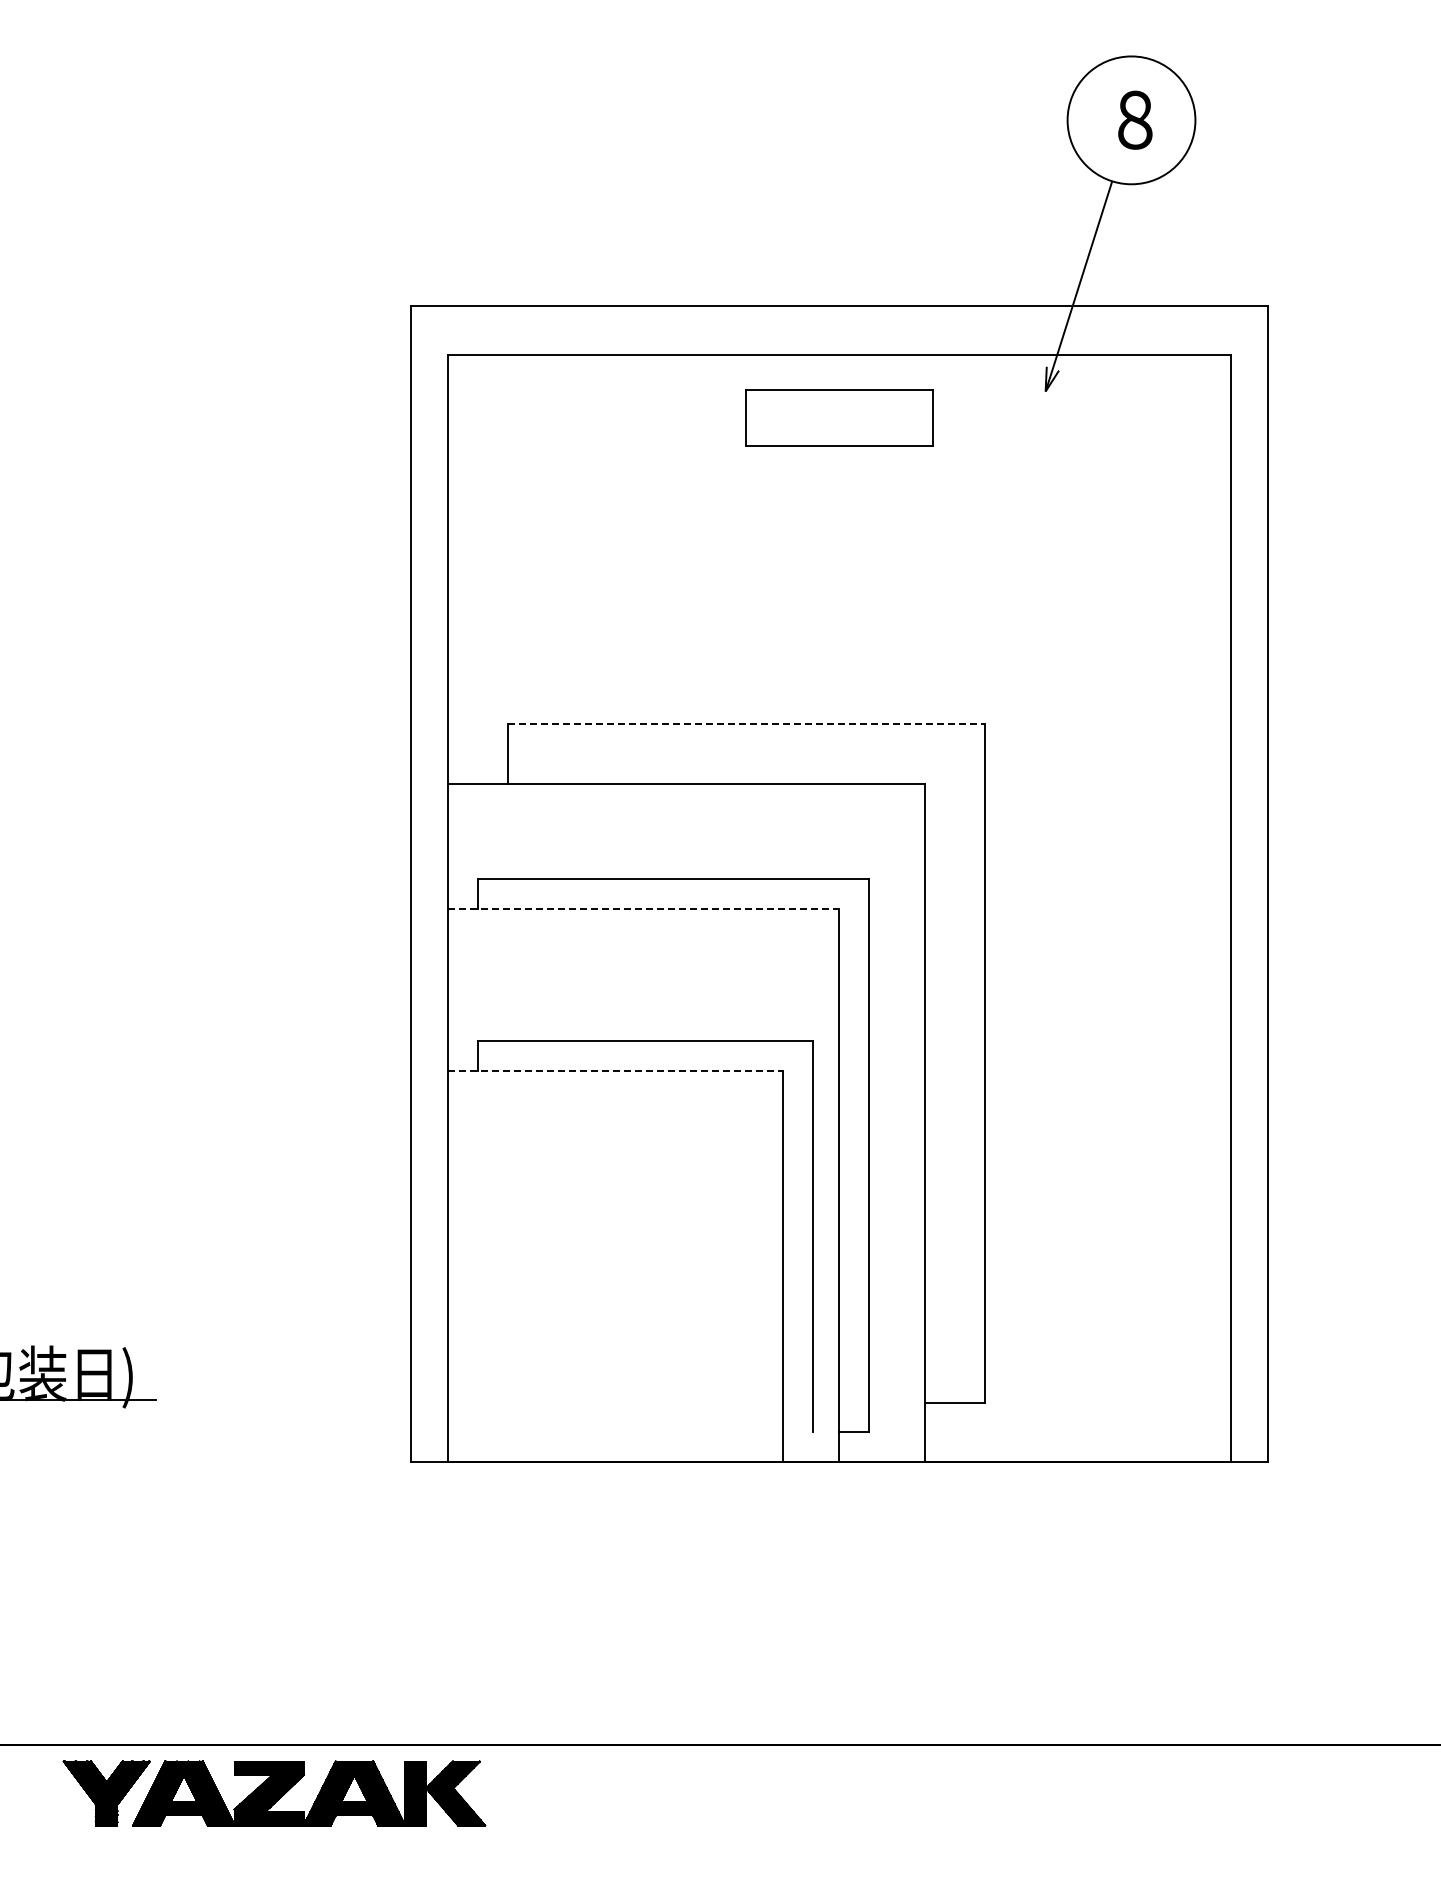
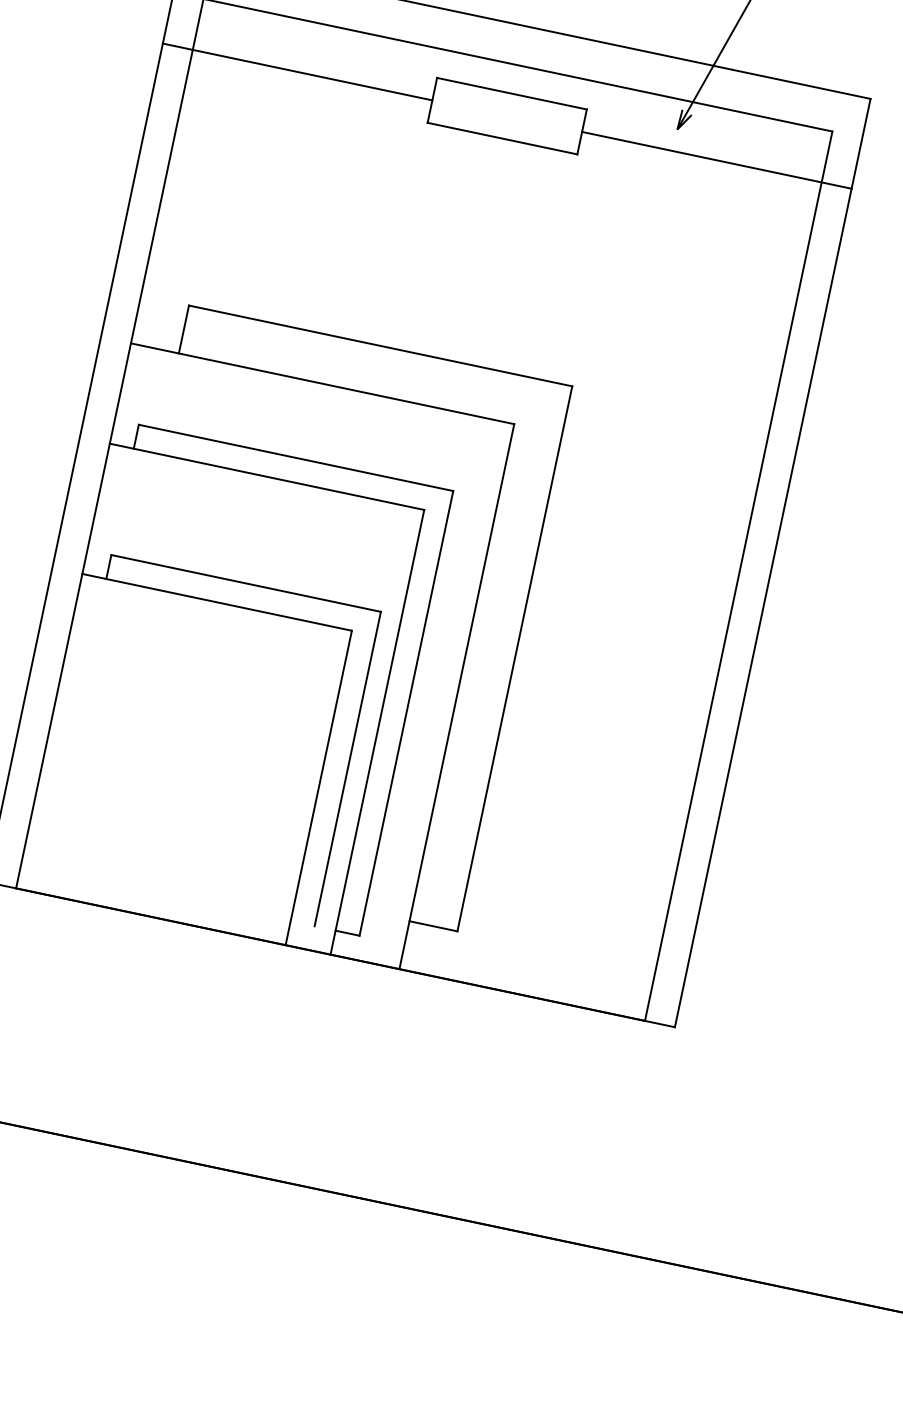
line: (578, 418) -> (297, 72), added
line: (1100, 418) -> (716, 160), added
line: (746, 724) -> (380, 346), dashed -> solid
line: (643, 908) -> (266, 476), dashed -> solid
line: (615, 1070) -> (217, 602), dashed -> solid

